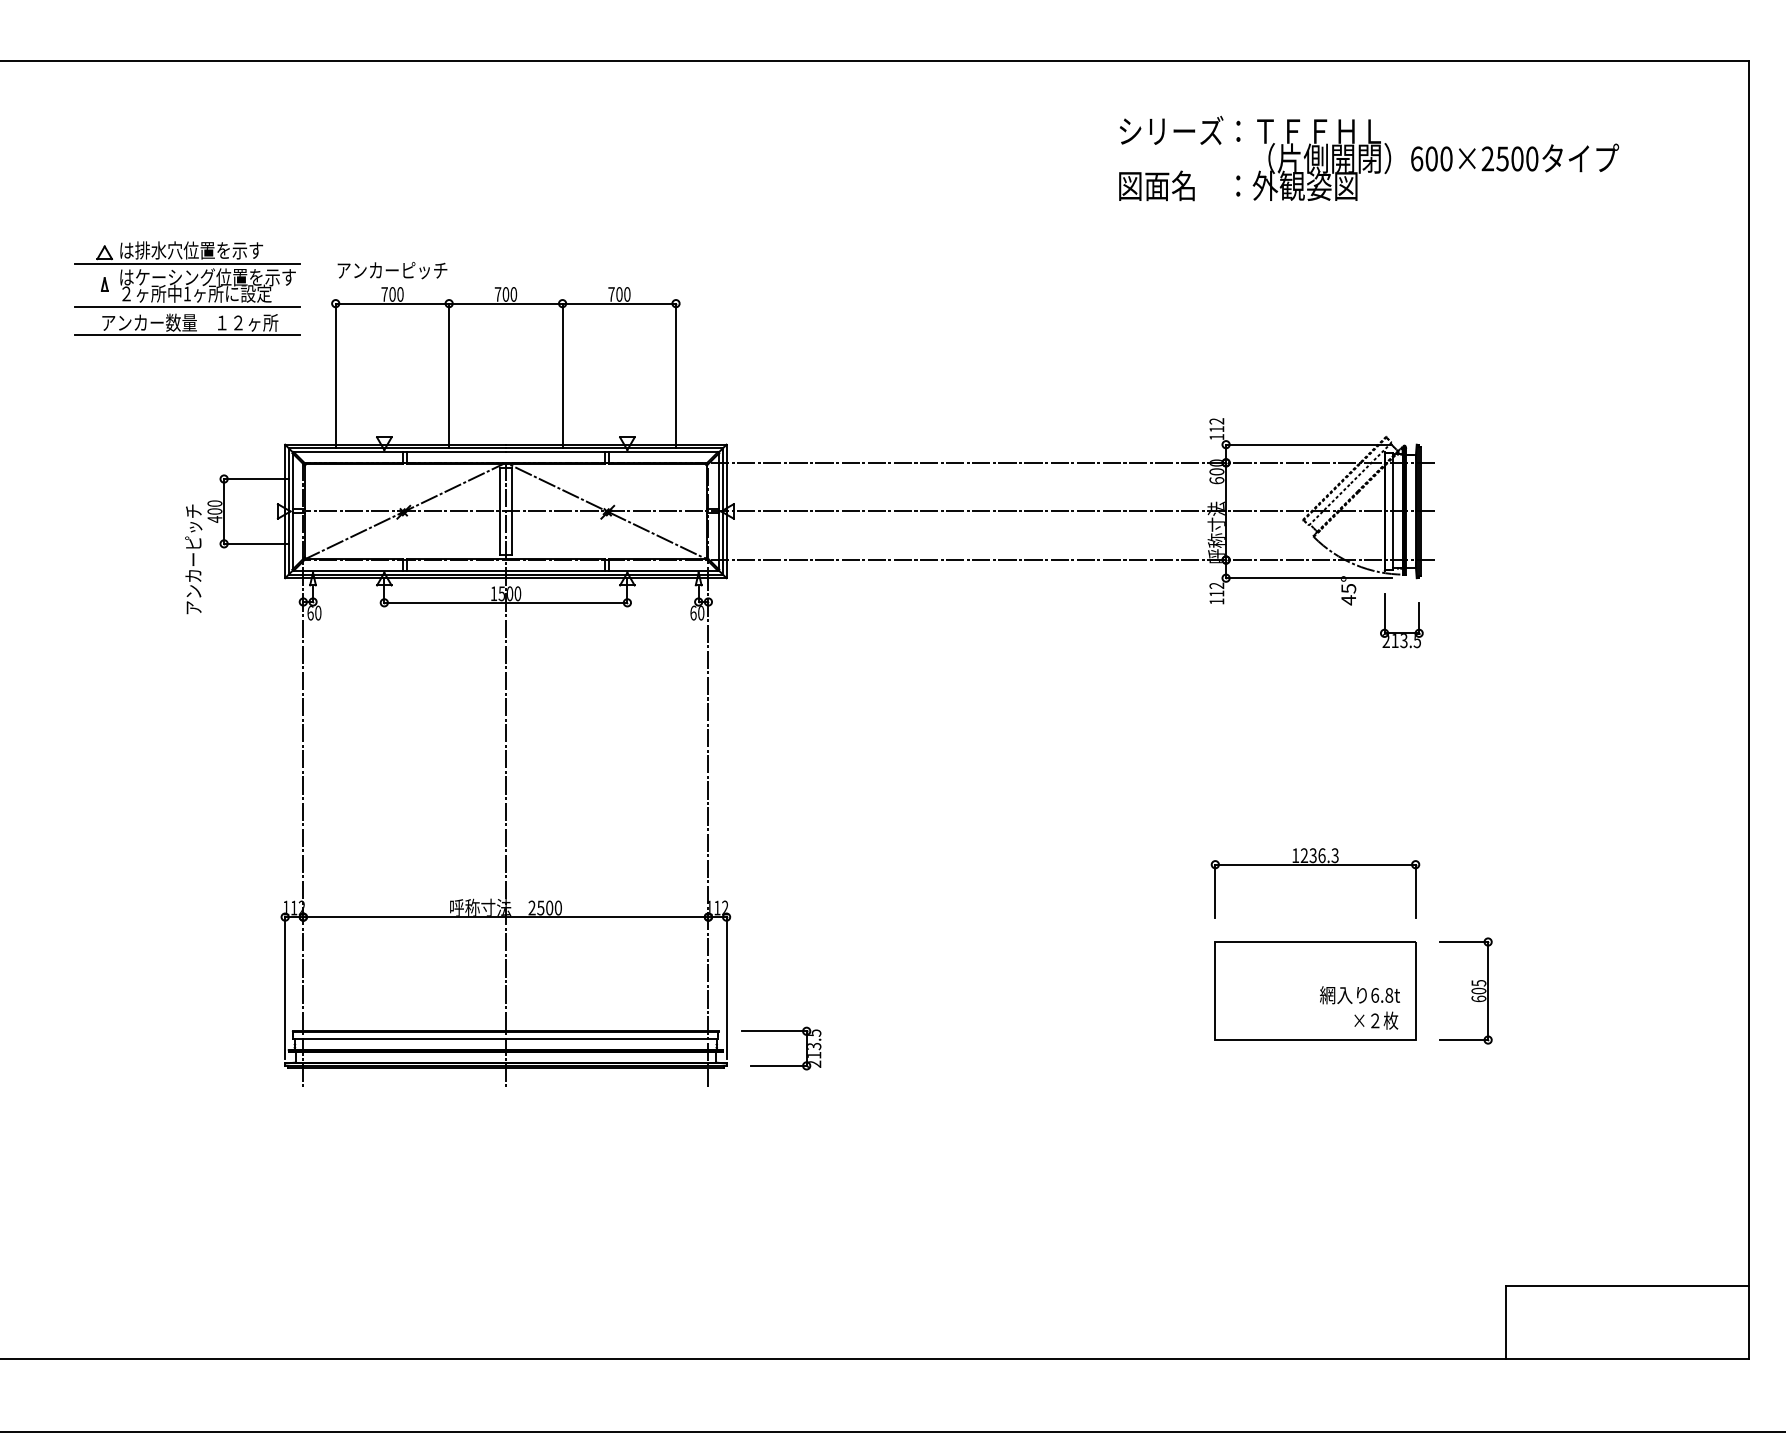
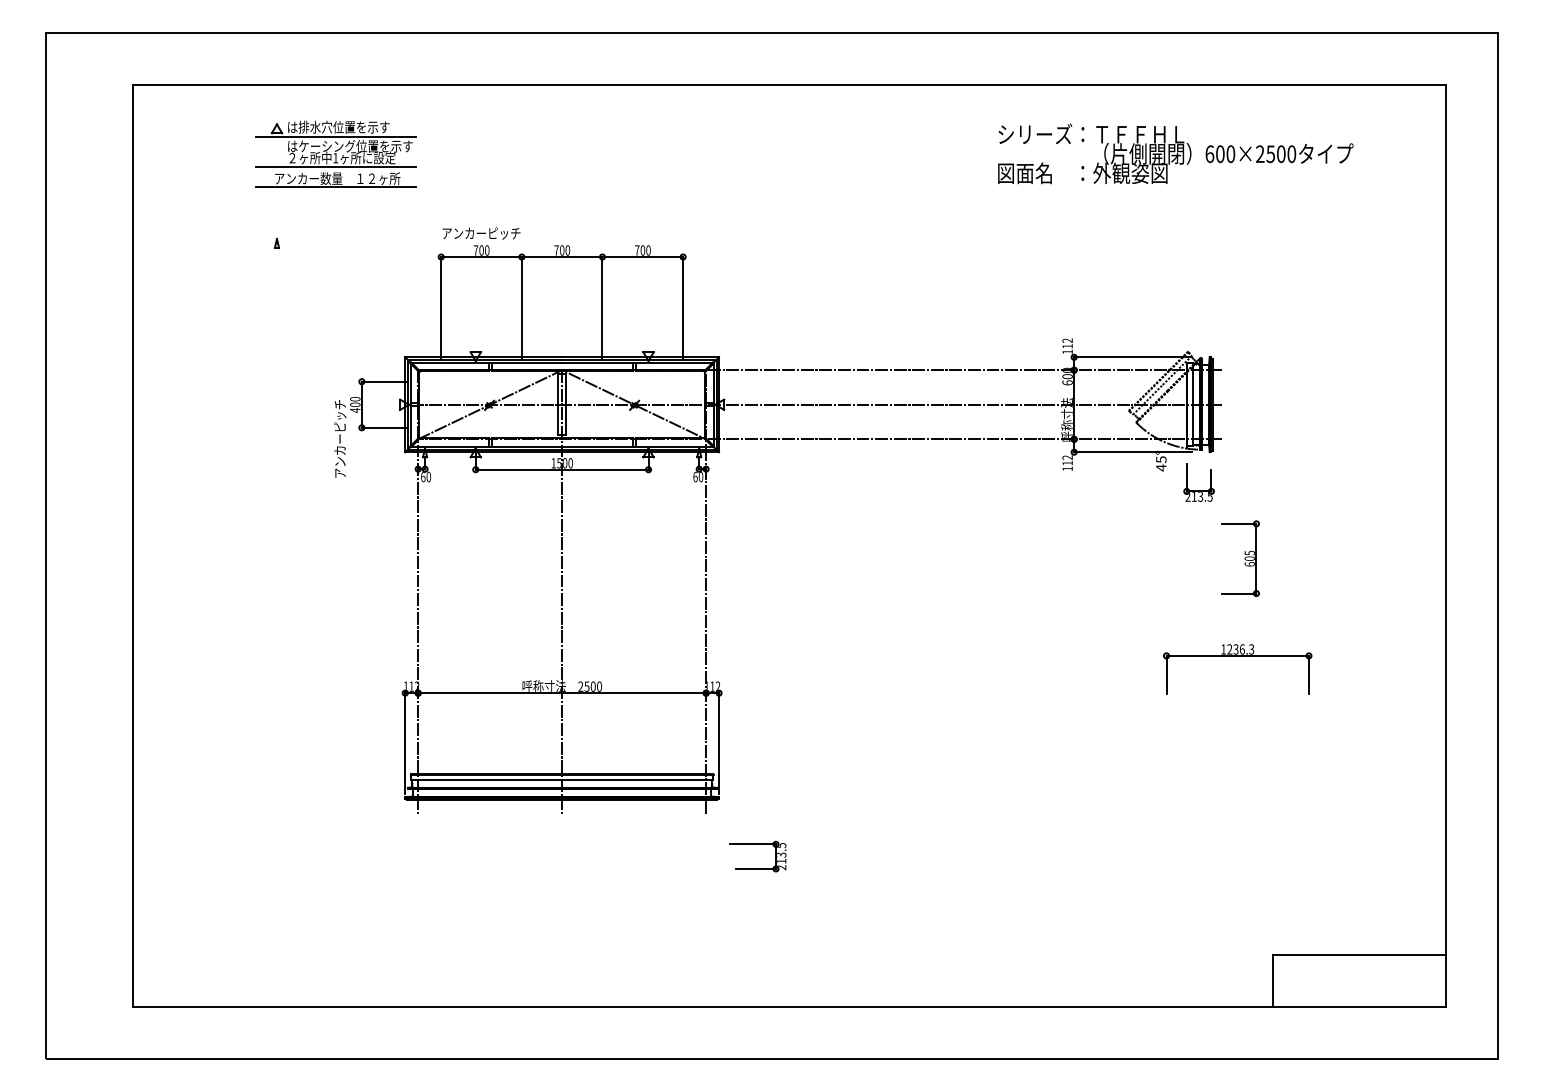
part: (187, 287) -> (335, 153), moved
part: (1315, 865) -> (1237, 656), moved
part: (1315, 990) -> (1137, 745), removed
part: (1465, 990) -> (1240, 558), moved
part: (780, 1031) -> (757, 844), moved

